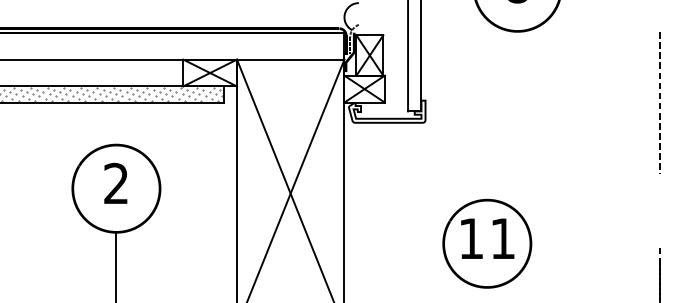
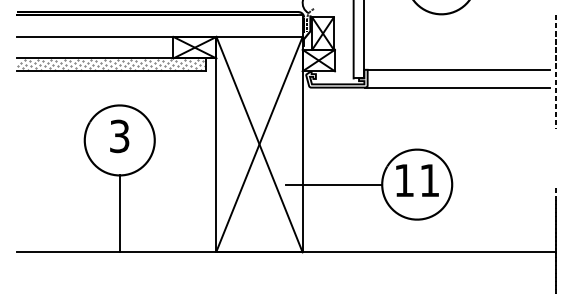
line: (538, 100) -> (458, 69), added
line: (537, 122) -> (457, 87), added
text: (116, 183) -> (119, 136), 2 -> 3
line: (384, 243) -> (334, 184), added

